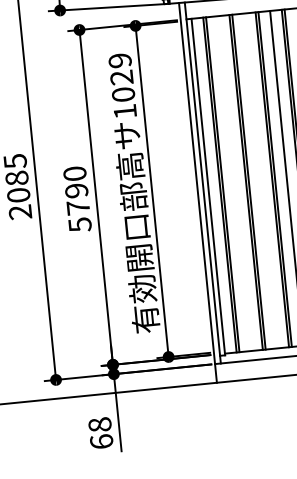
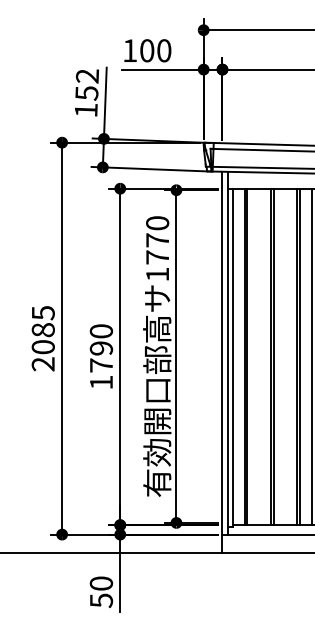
text: (121, 77) -> (157, 240), 1029 -> 1770
text: (80, 224) -> (101, 382), 5790 -> 1790
text: (100, 433) -> (101, 592), 68 -> 50

